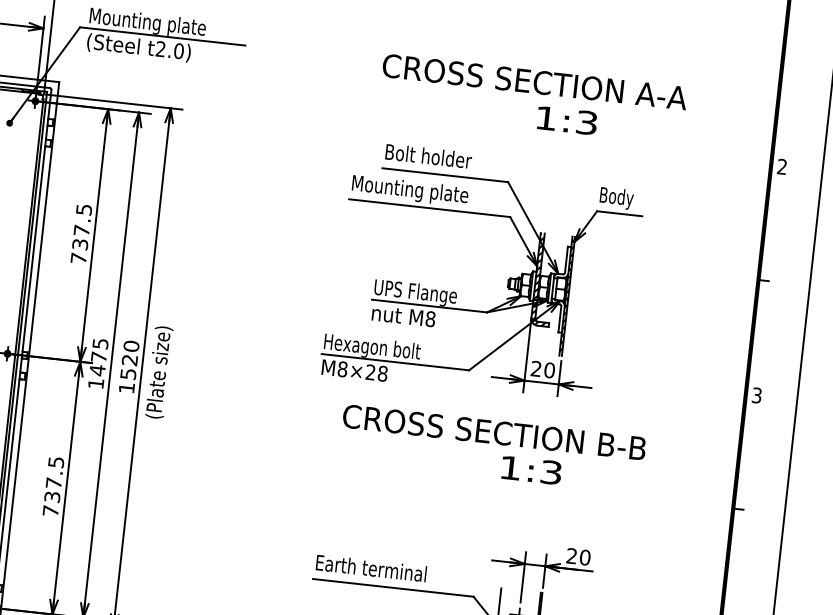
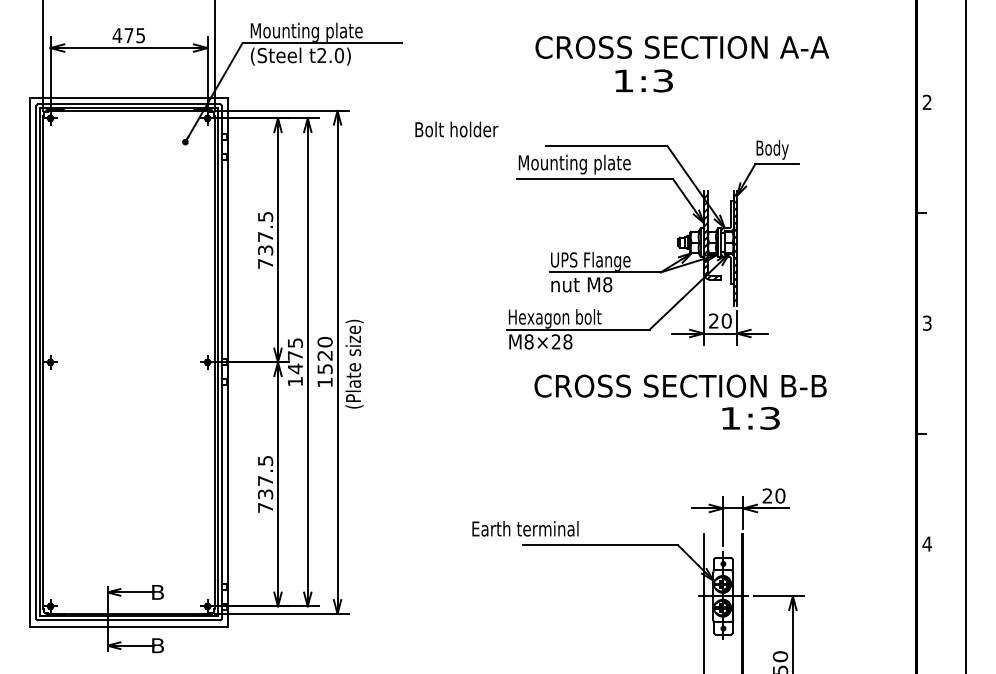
text: (566, 120) -> (643, 80), moved
text: (428, 156) -> (456, 129), moved
text: (531, 469) -> (750, 417), moved
text: (371, 568) -> (525, 528), moved

